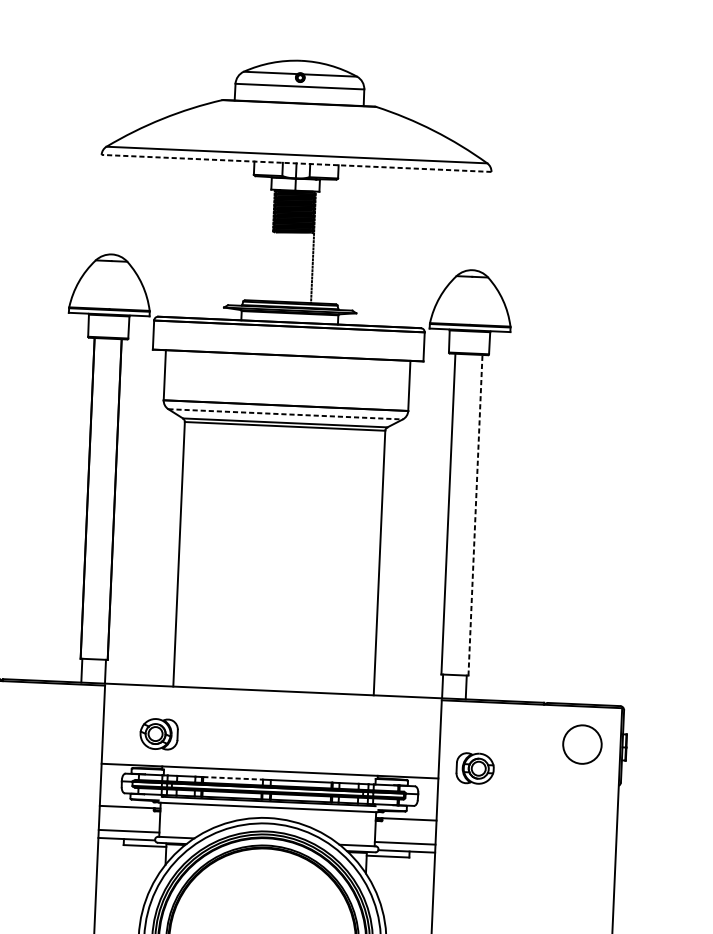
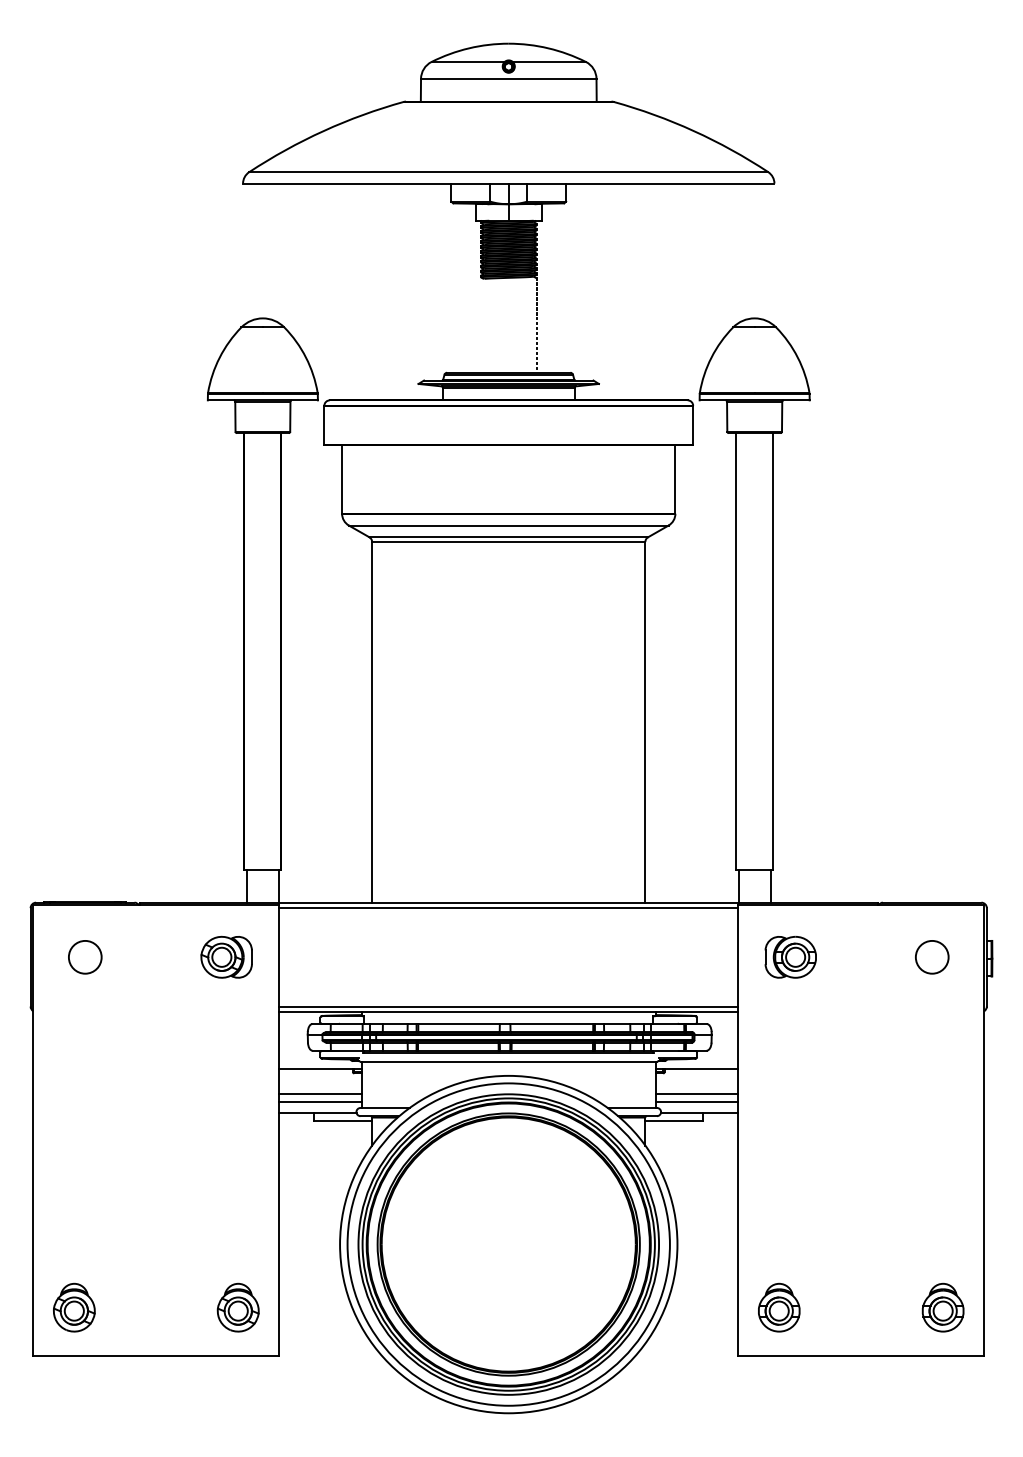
line: (296, 163) -> (508, 183), dashed -> solid
line: (285, 414) -> (508, 525), dashed -> solid
line: (475, 515) -> (773, 651), dashed -> solid
line: (273, 695) -> (508, 908), added
part: (159, 733) -> (226, 956), moved
circle: (581, 743) -> (931, 956), size x0.62
line: (270, 767) -> (508, 1006), added
part: (475, 768) -> (790, 957), moved
line: (233, 778) -> (459, 1023), dashed -> solid
line: (129, 824) -> (320, 1093), added
line: (405, 836) -> (696, 1093), added

